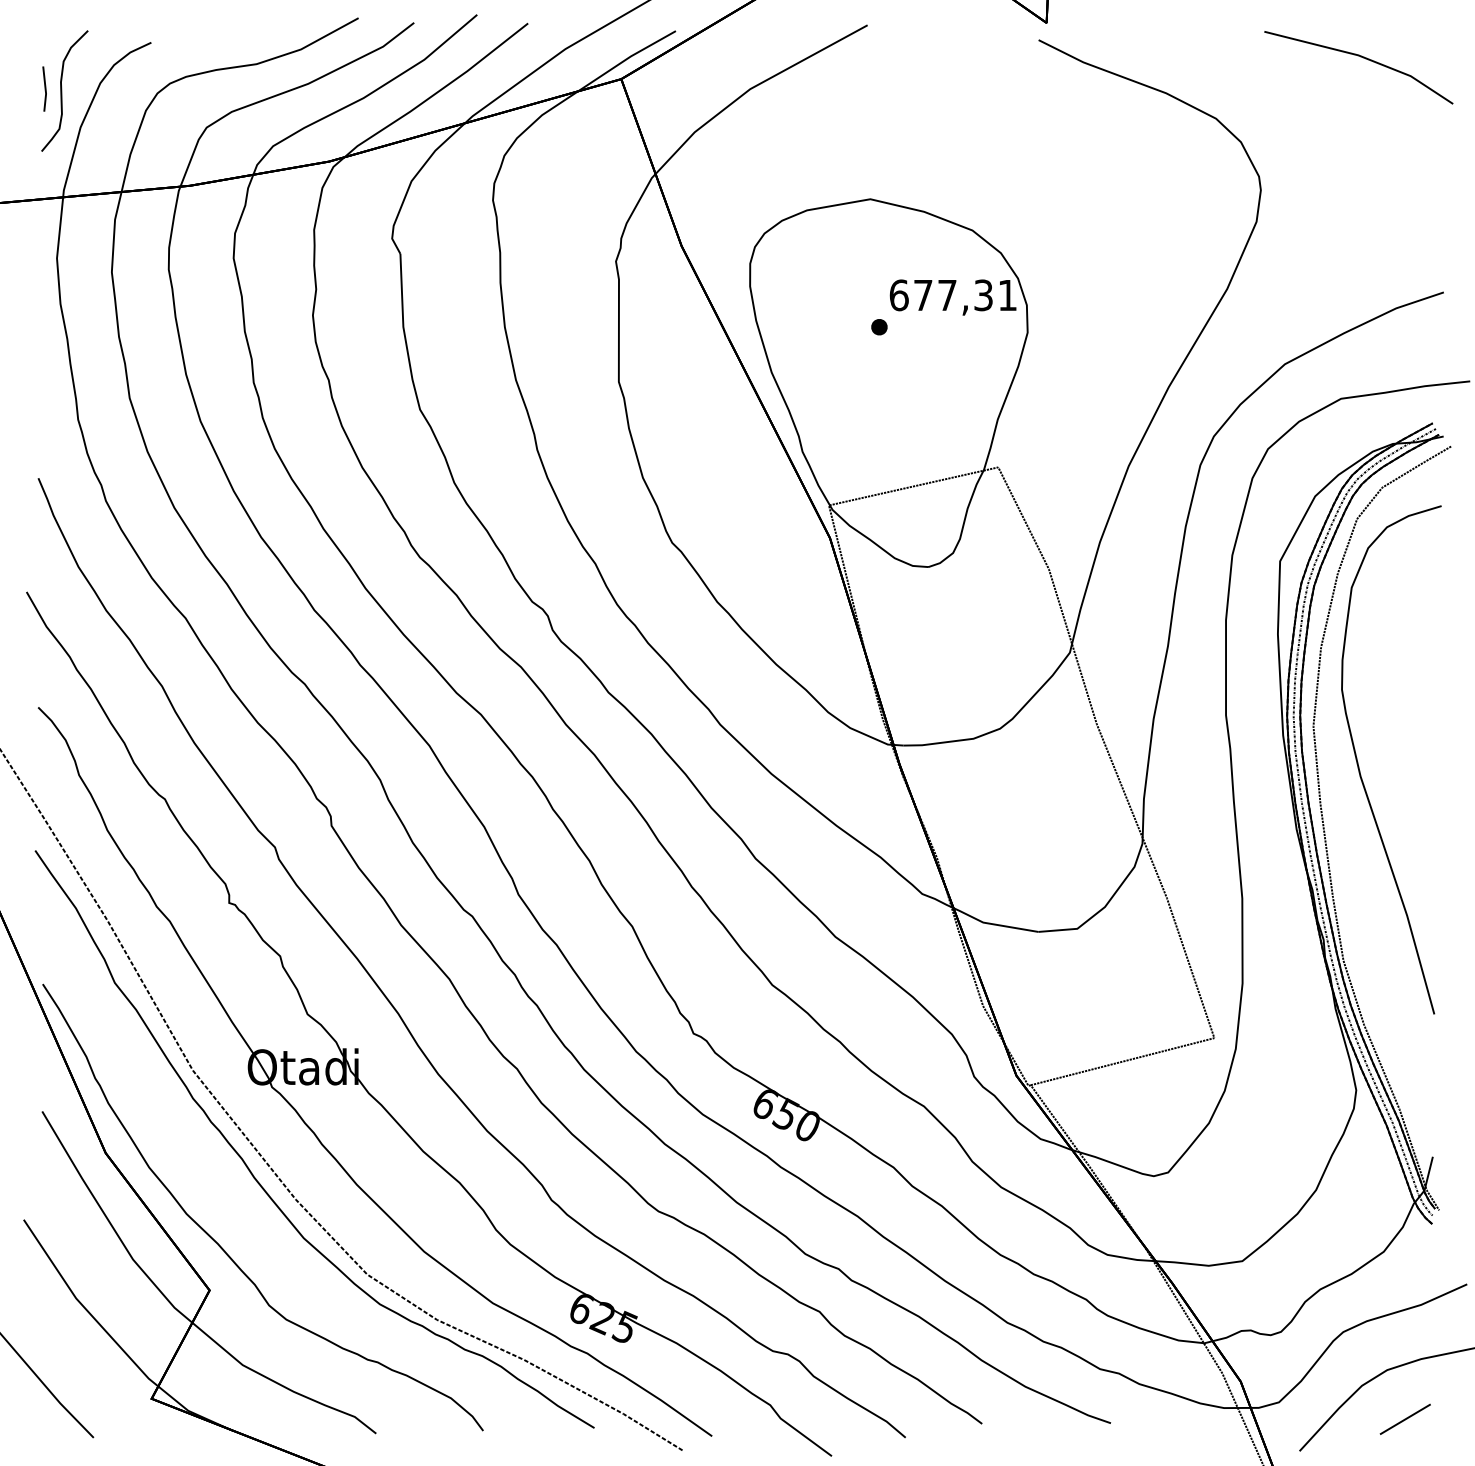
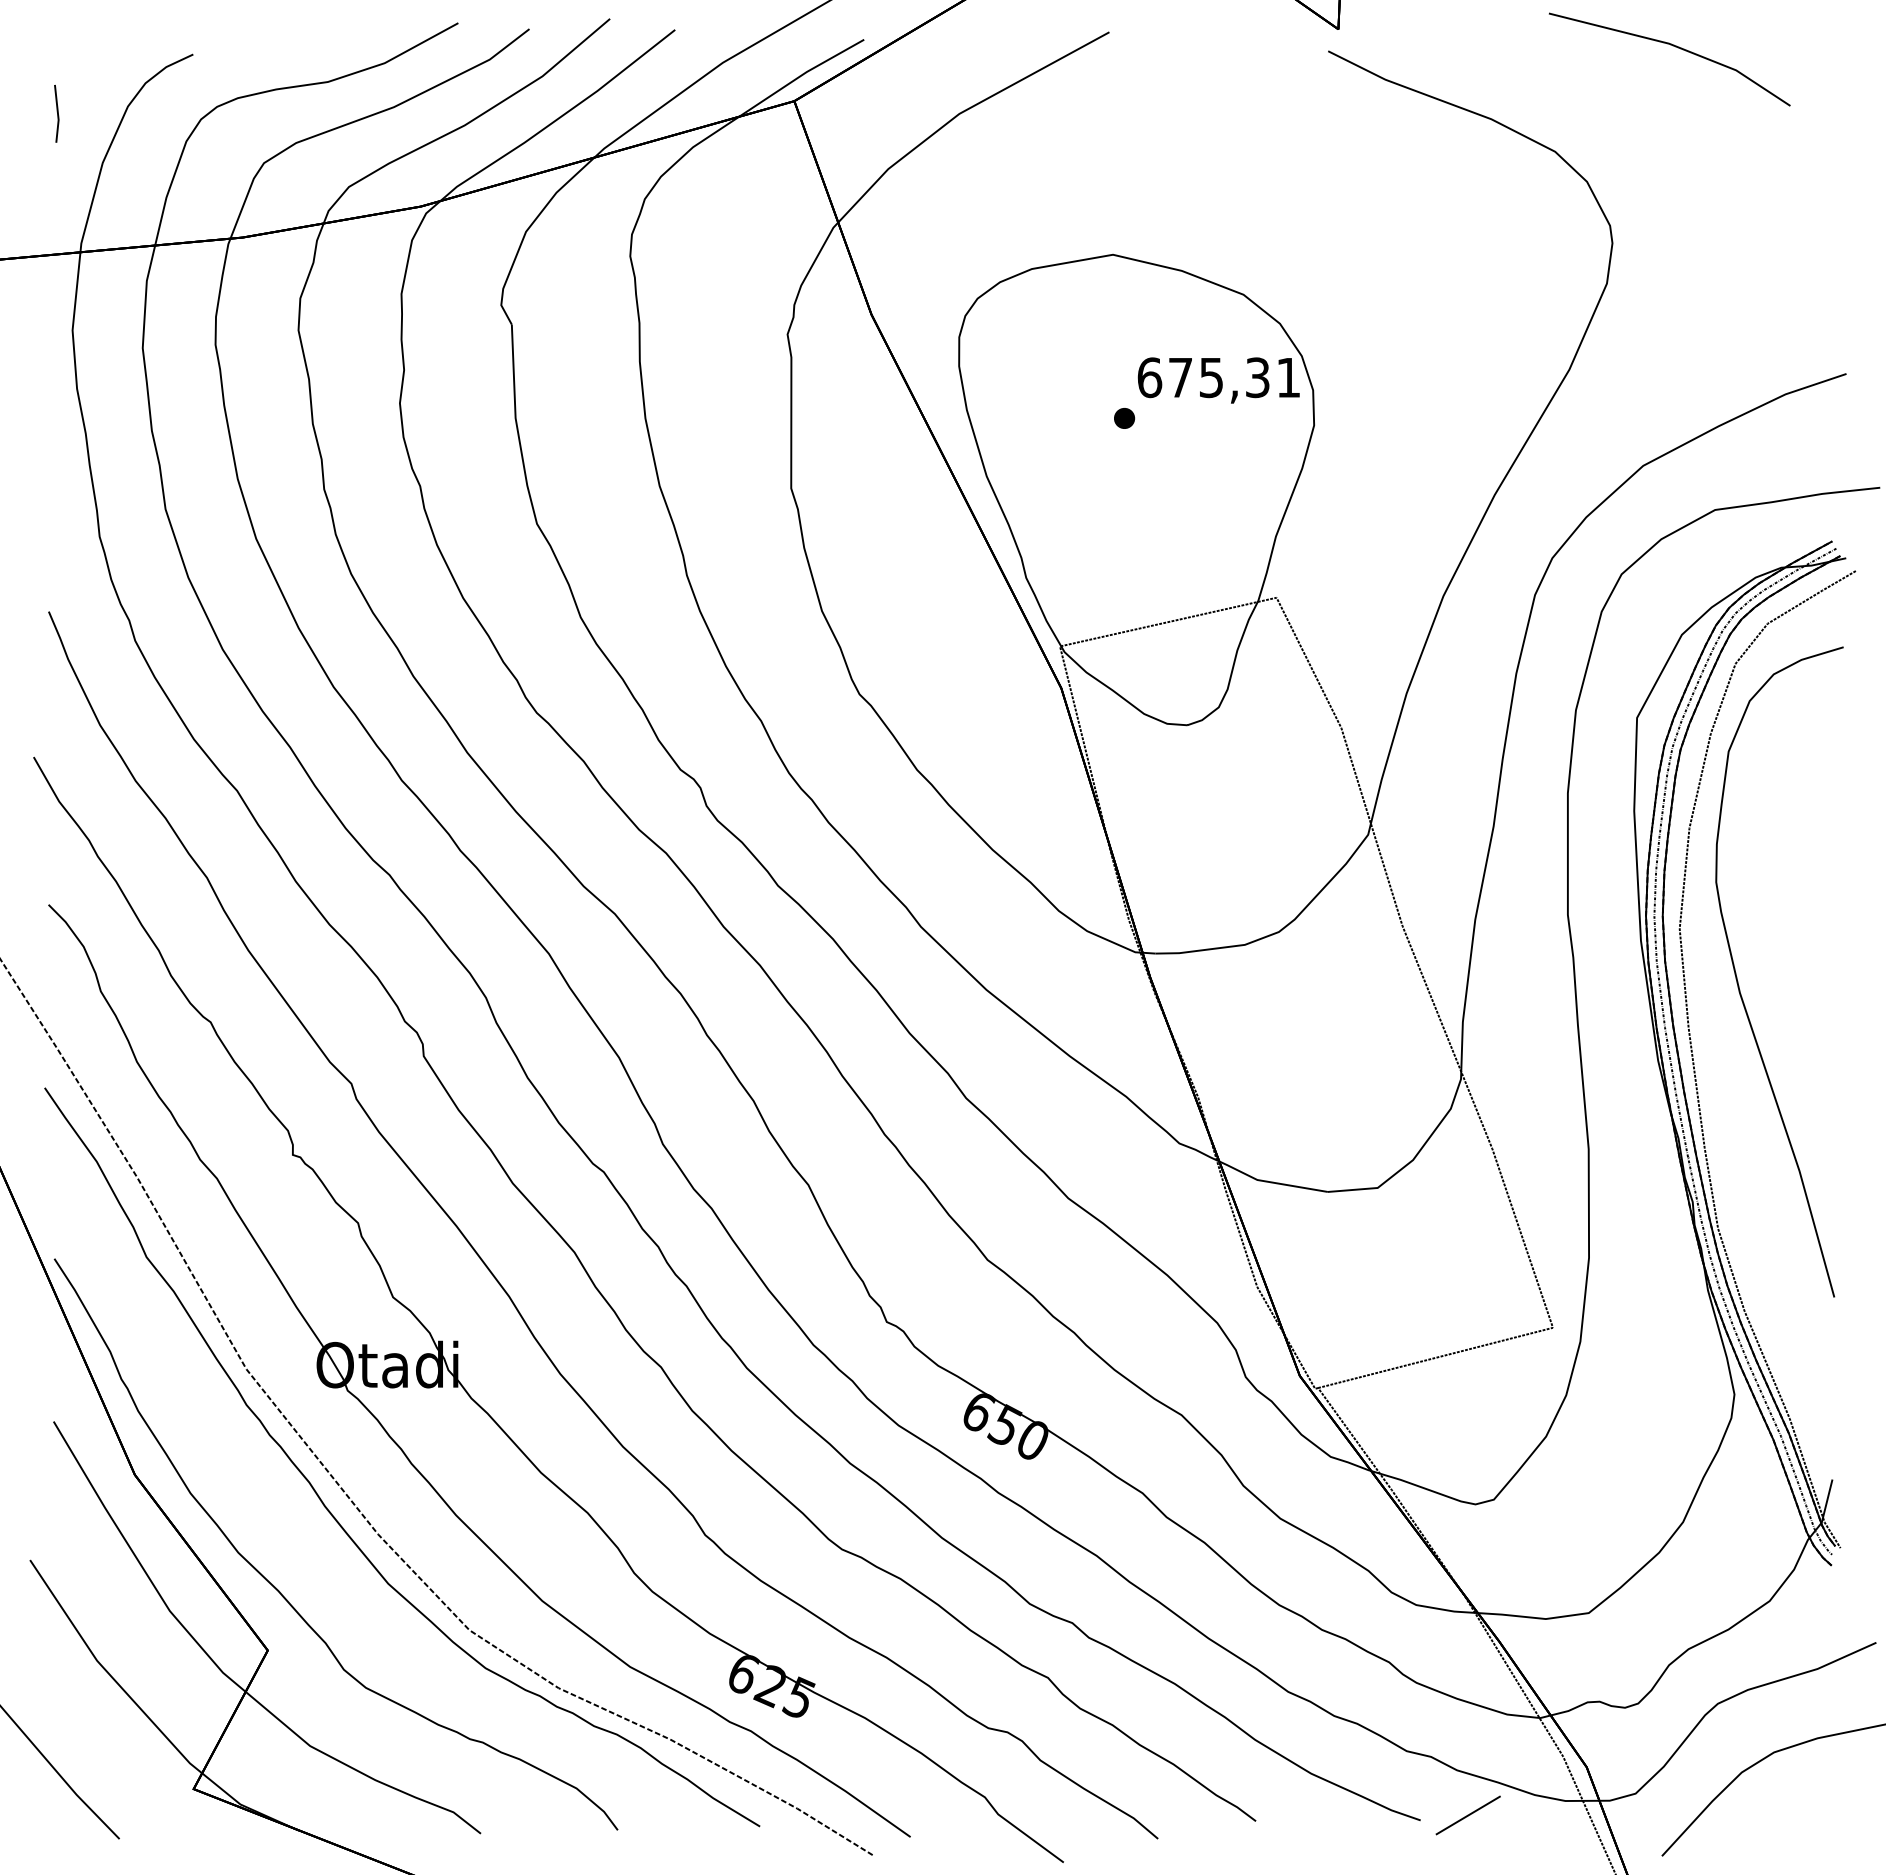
line: (1363, 58) -> (1675, 47), moved
curve: (61, 91) -> (78, 116), removed
text: (947, 295) -> (1211, 378), 677,31 -> 675,31
line: (1404, 1419) -> (1467, 1815), moved

